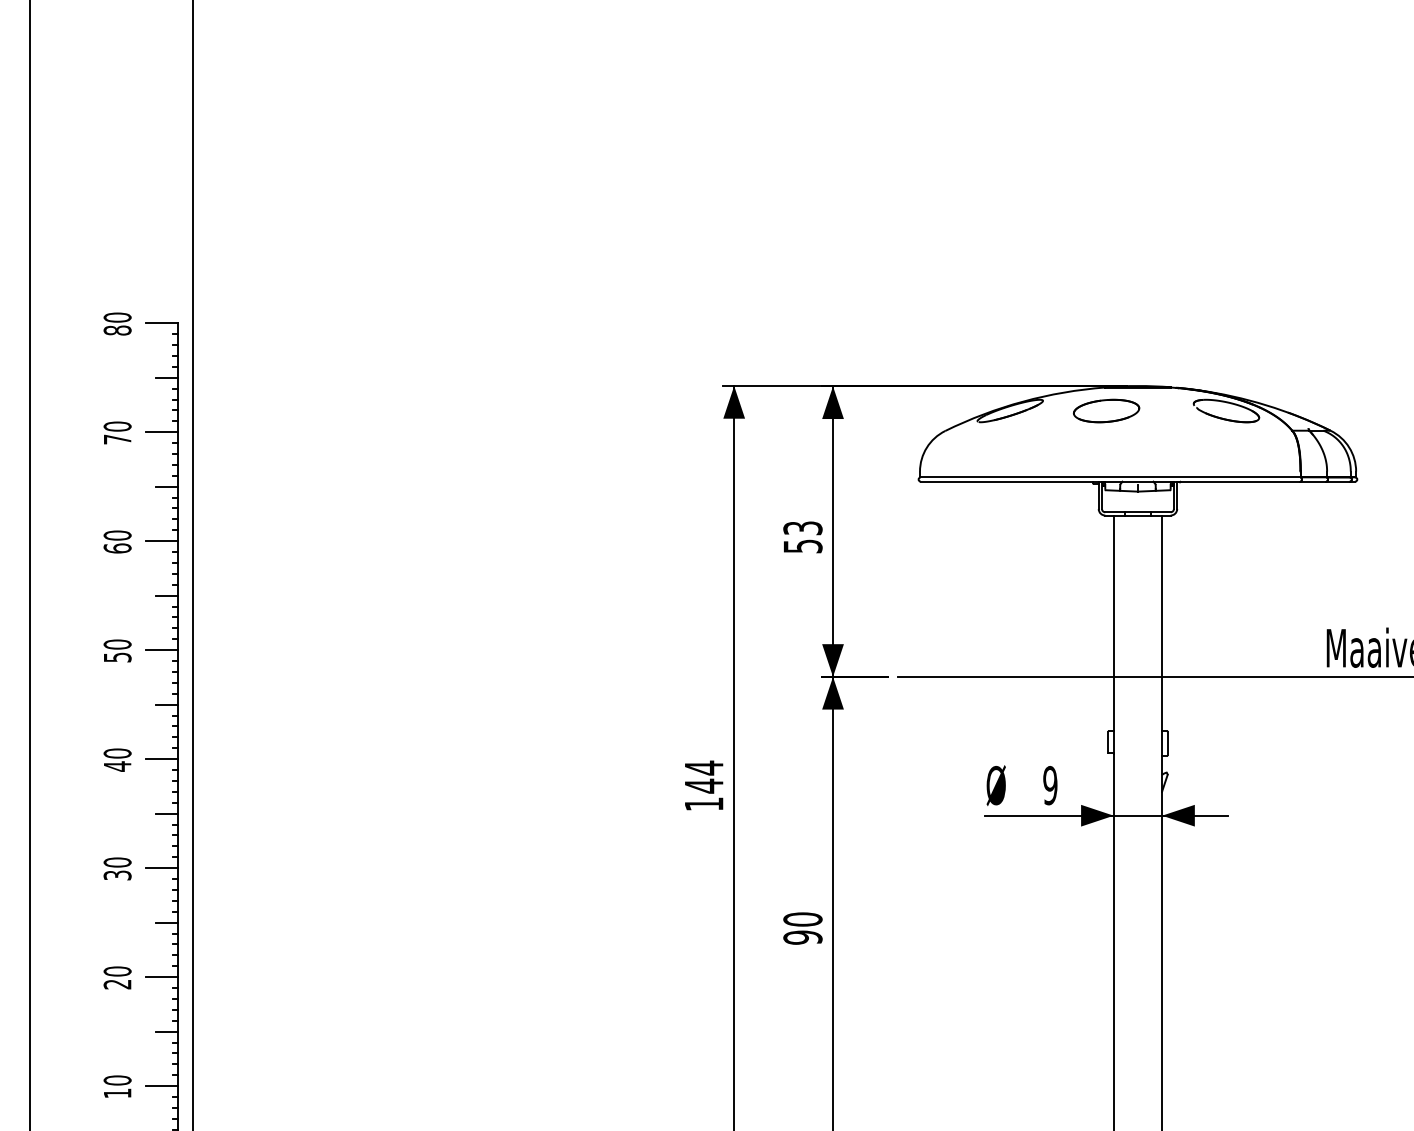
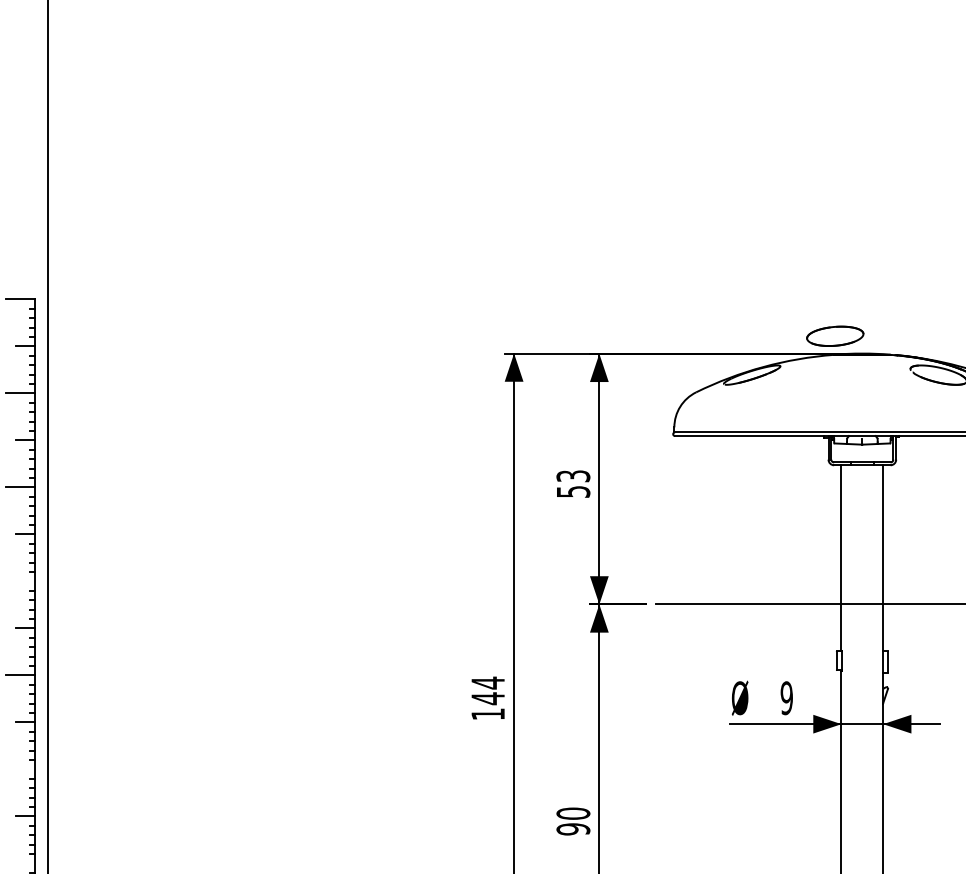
part: (1106, 410) -> (835, 335), moved
line: (161, 650) -> (20, 581), removed
line: (161, 868) -> (20, 769), removed
line: (161, 977) -> (20, 863), removed

